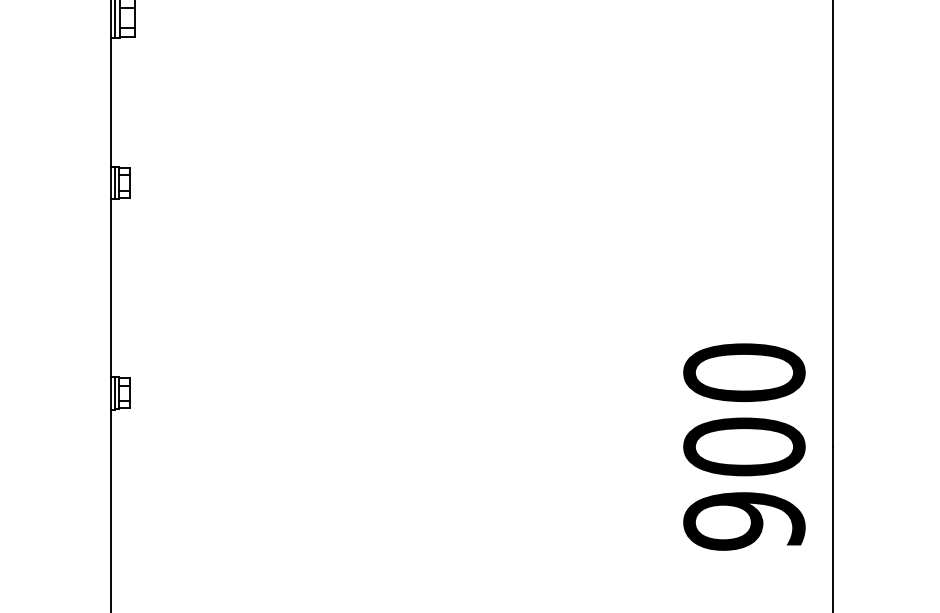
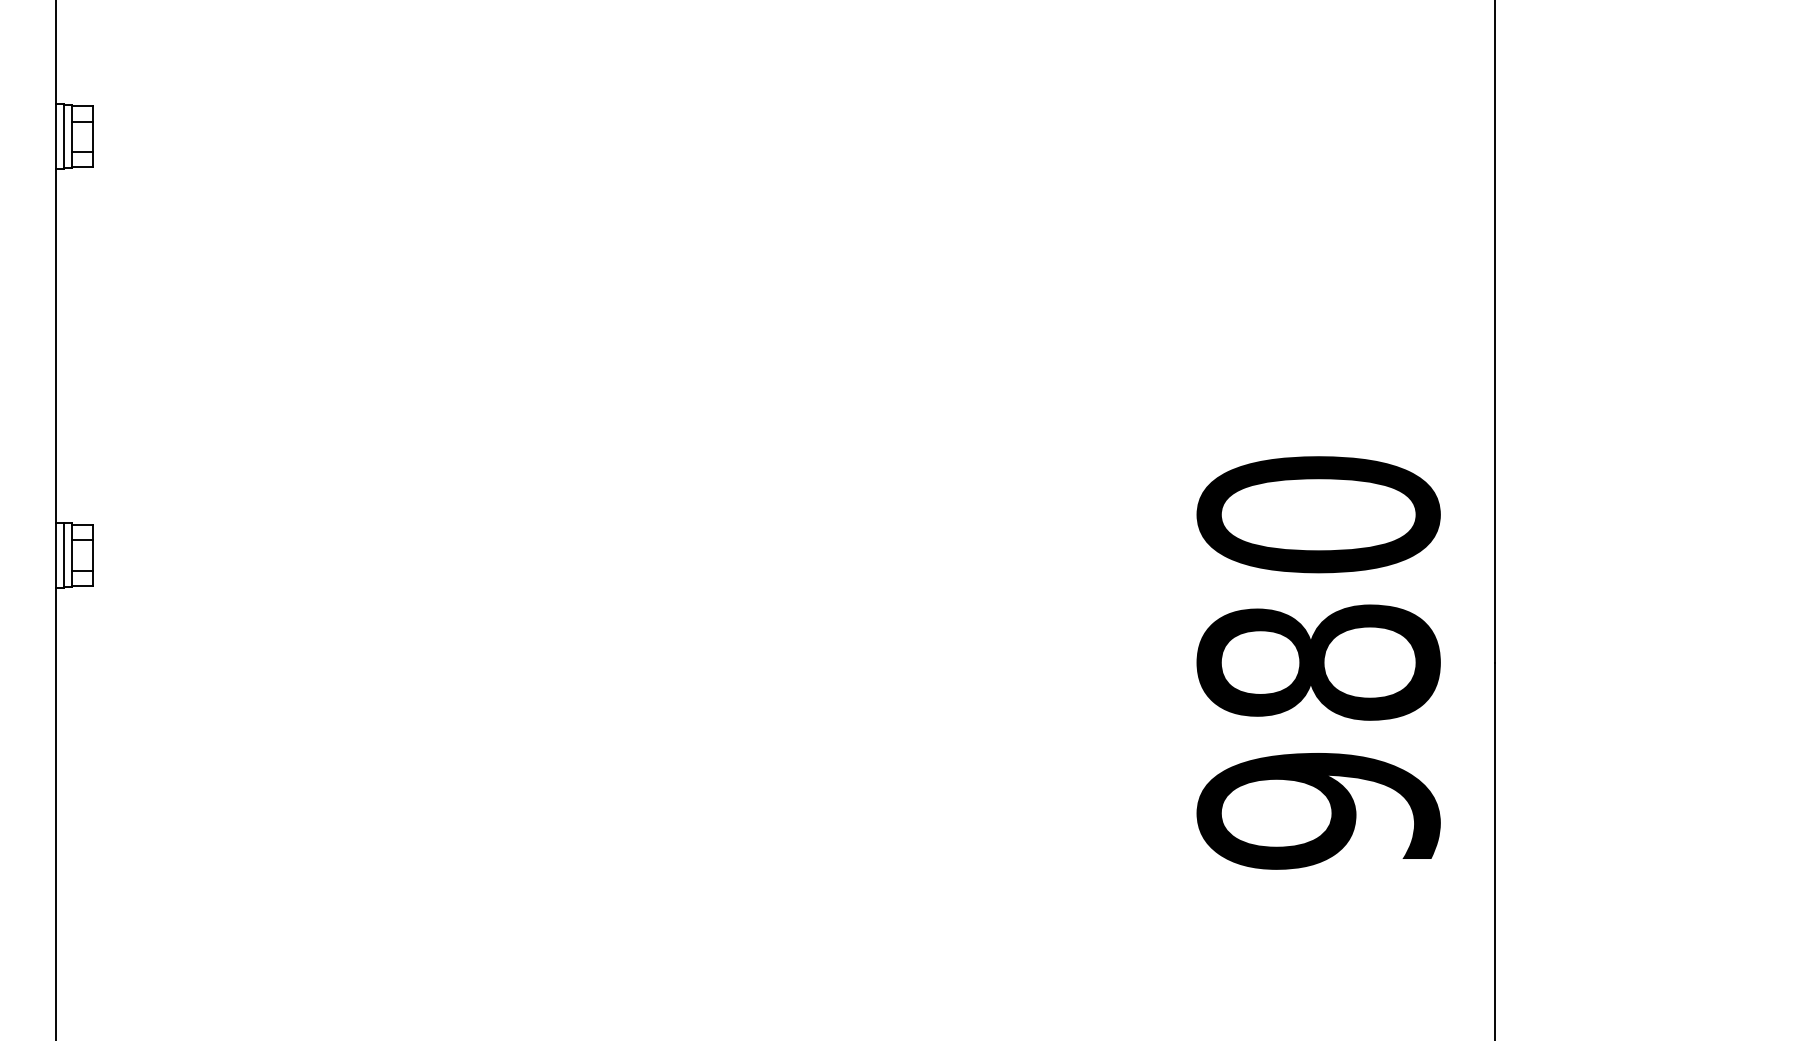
text: (744, 446) -> (1318, 661), 900 -> 980

